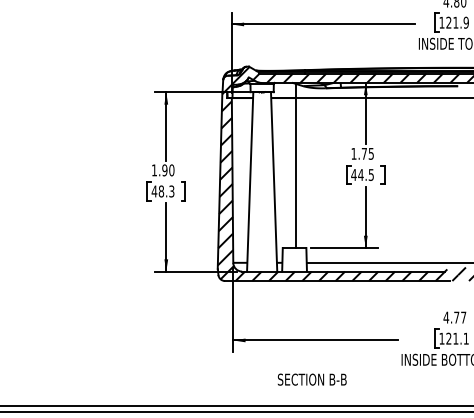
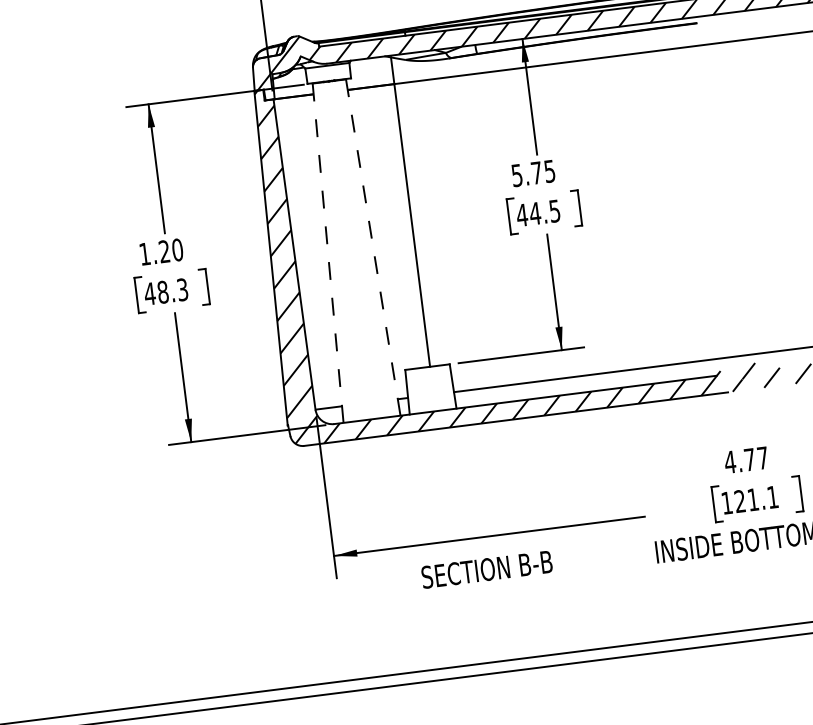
text: (353, 153) -> (516, 174), 1.75 -> 5.75
text: (164, 170) -> (163, 251), 1.90 -> 1.20
line: (250, 181) -> (328, 252), solid -> dashed
line: (274, 182) -> (374, 248), solid -> dashed
text: (311, 379) -> (485, 569), moved

